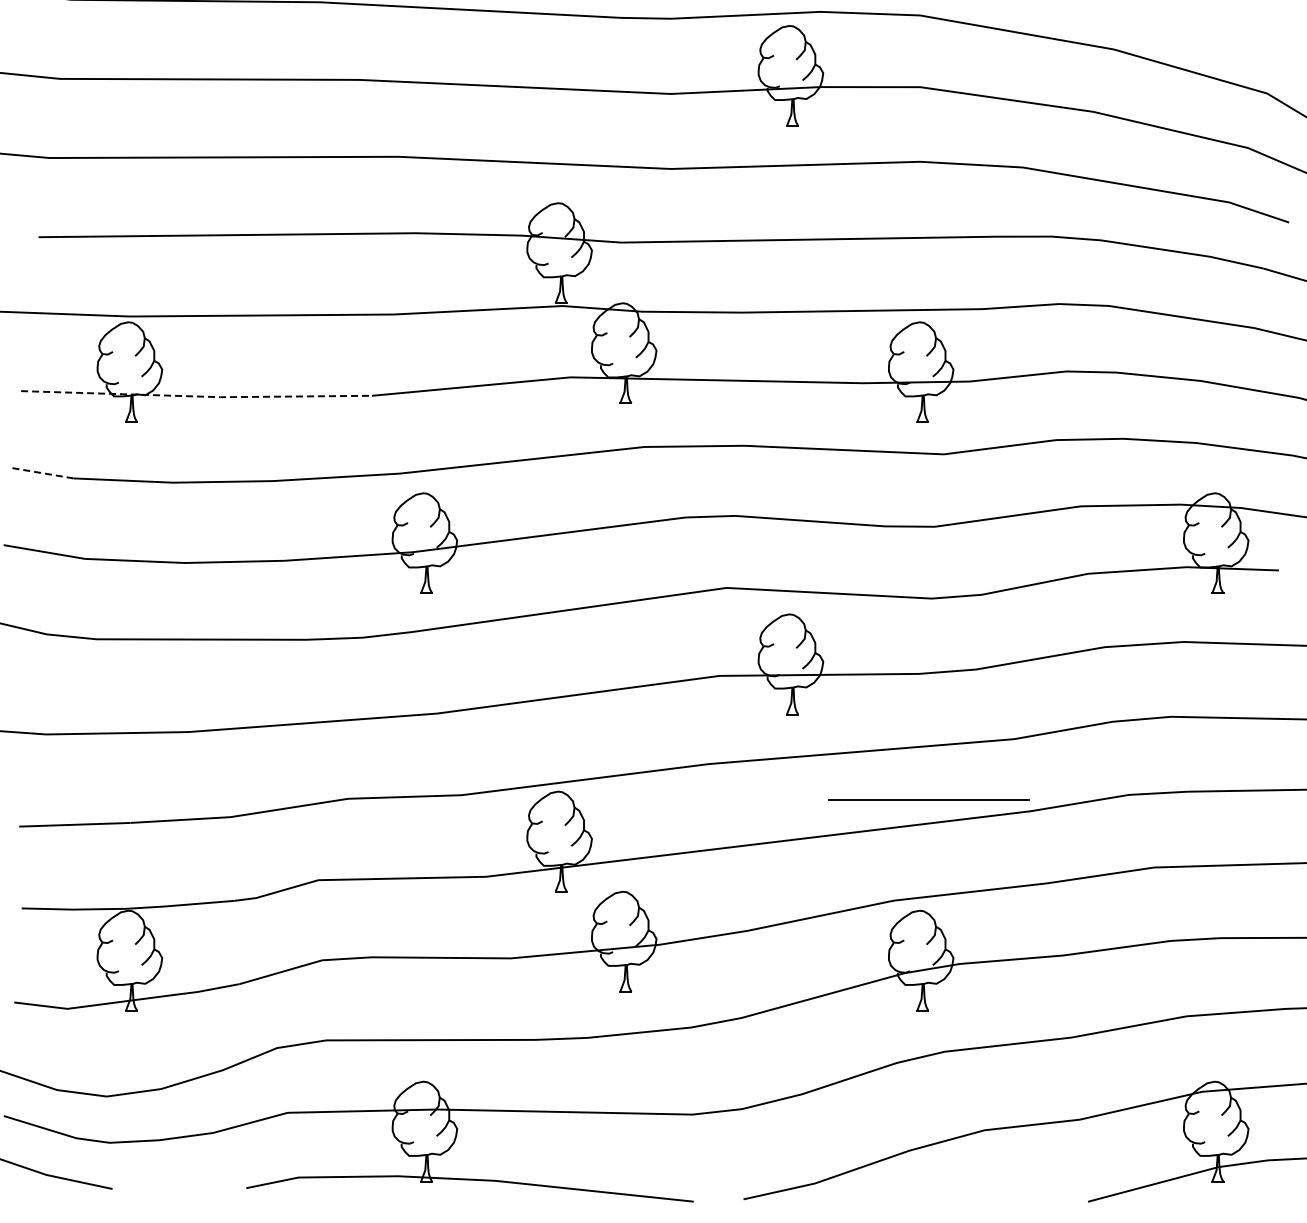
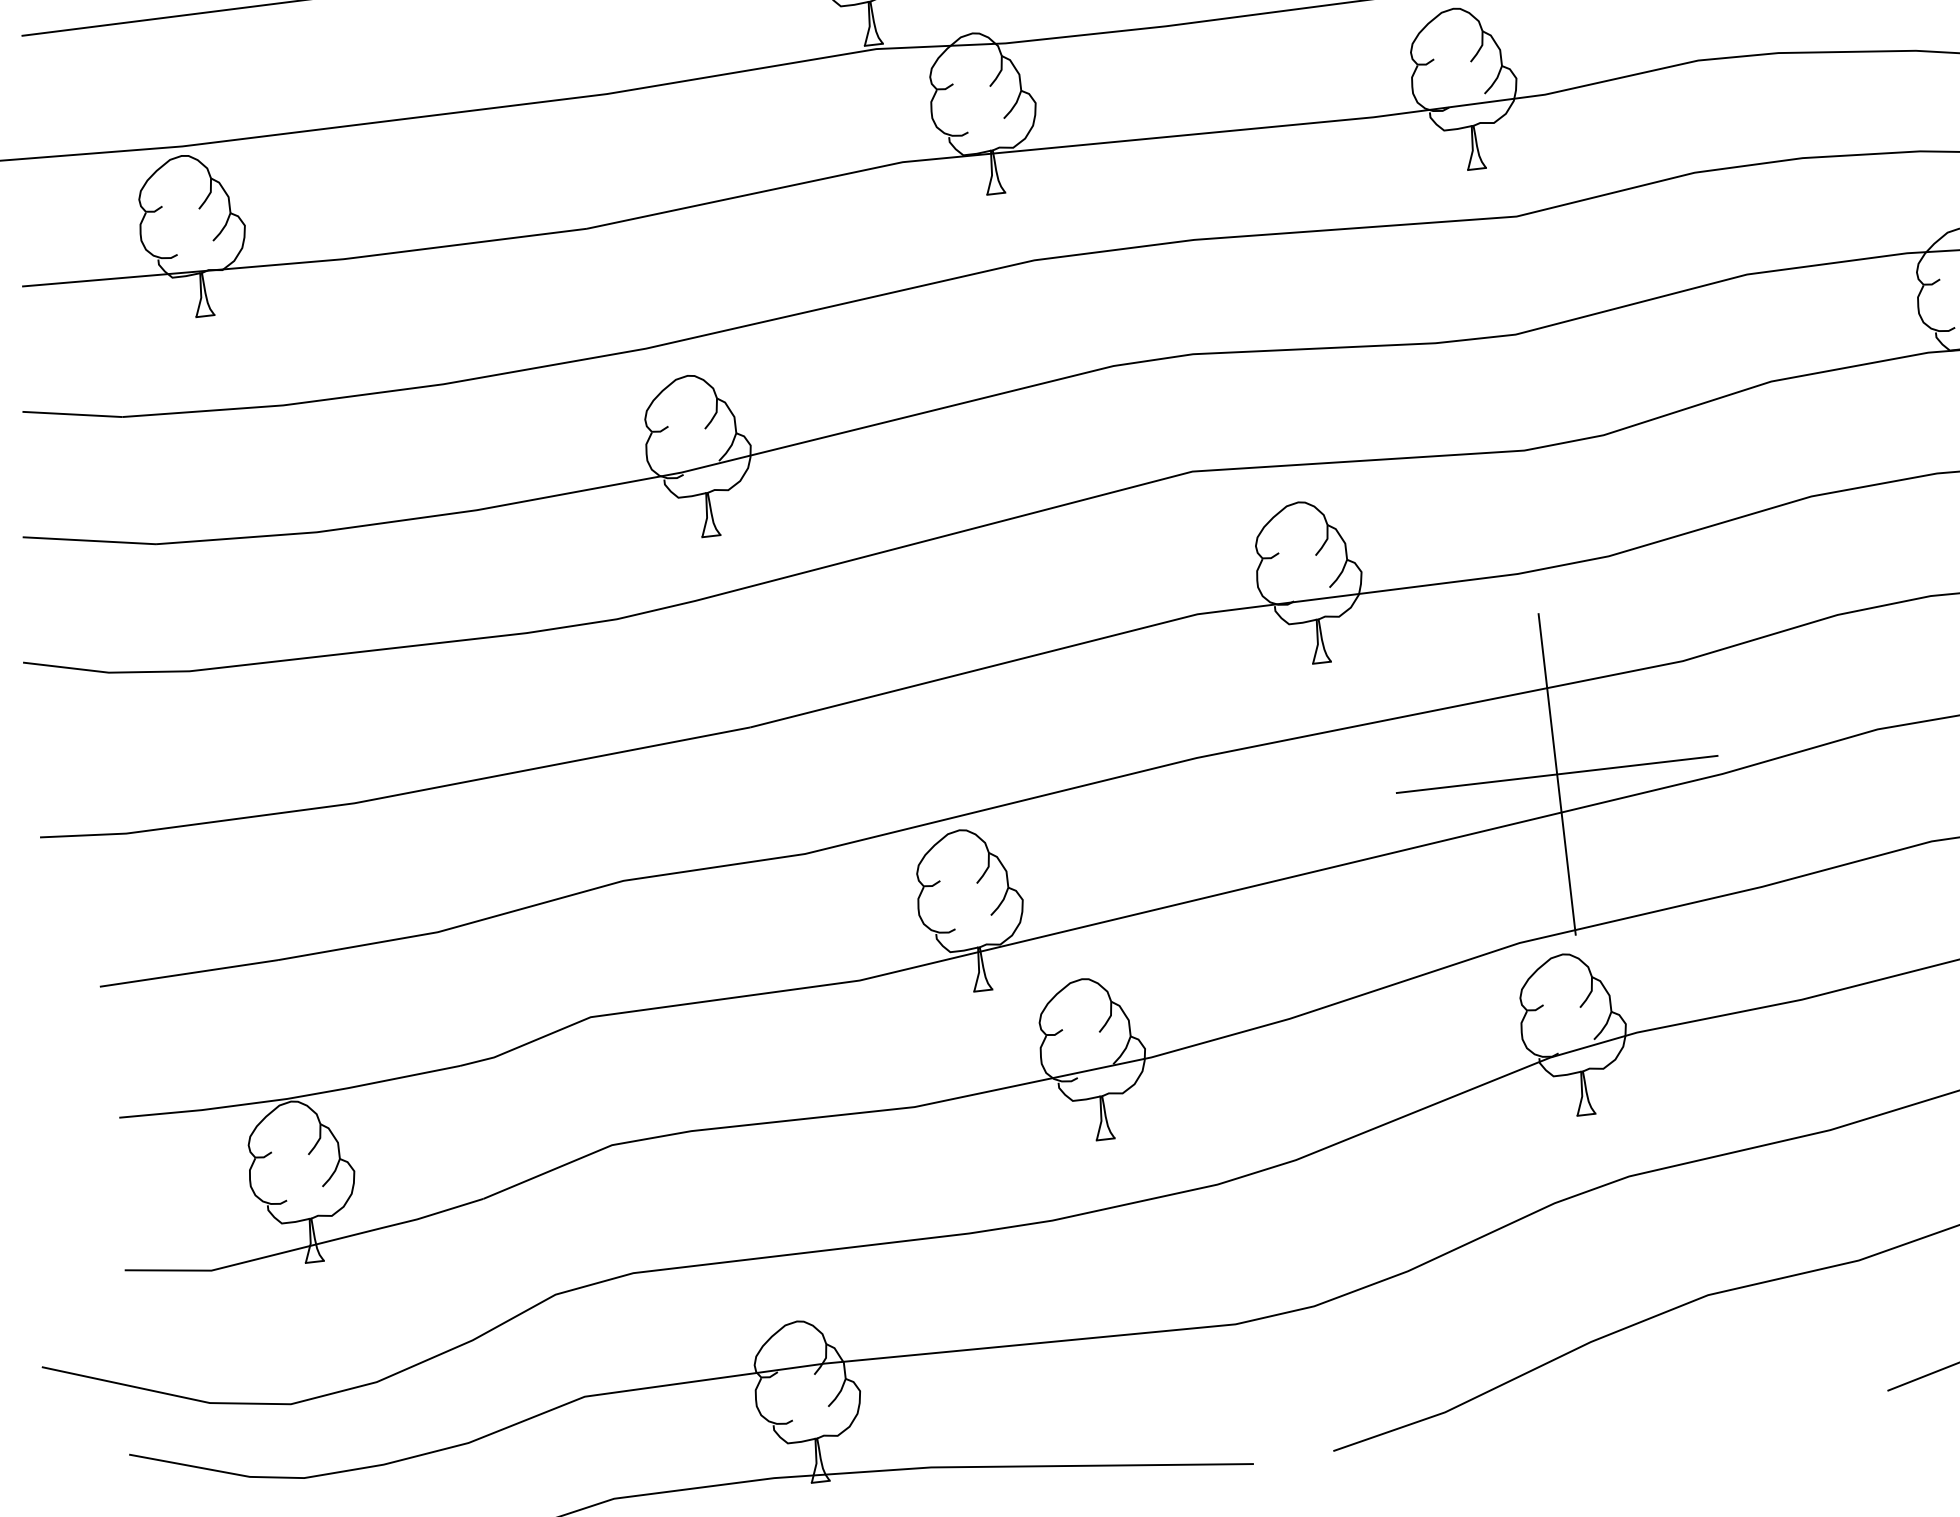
line: (197, 396) -> (306, 262), dashed -> solid
line: (42, 473) -> (71, 414), dashed -> solid
line: (929, 799) -> (1557, 773), added

